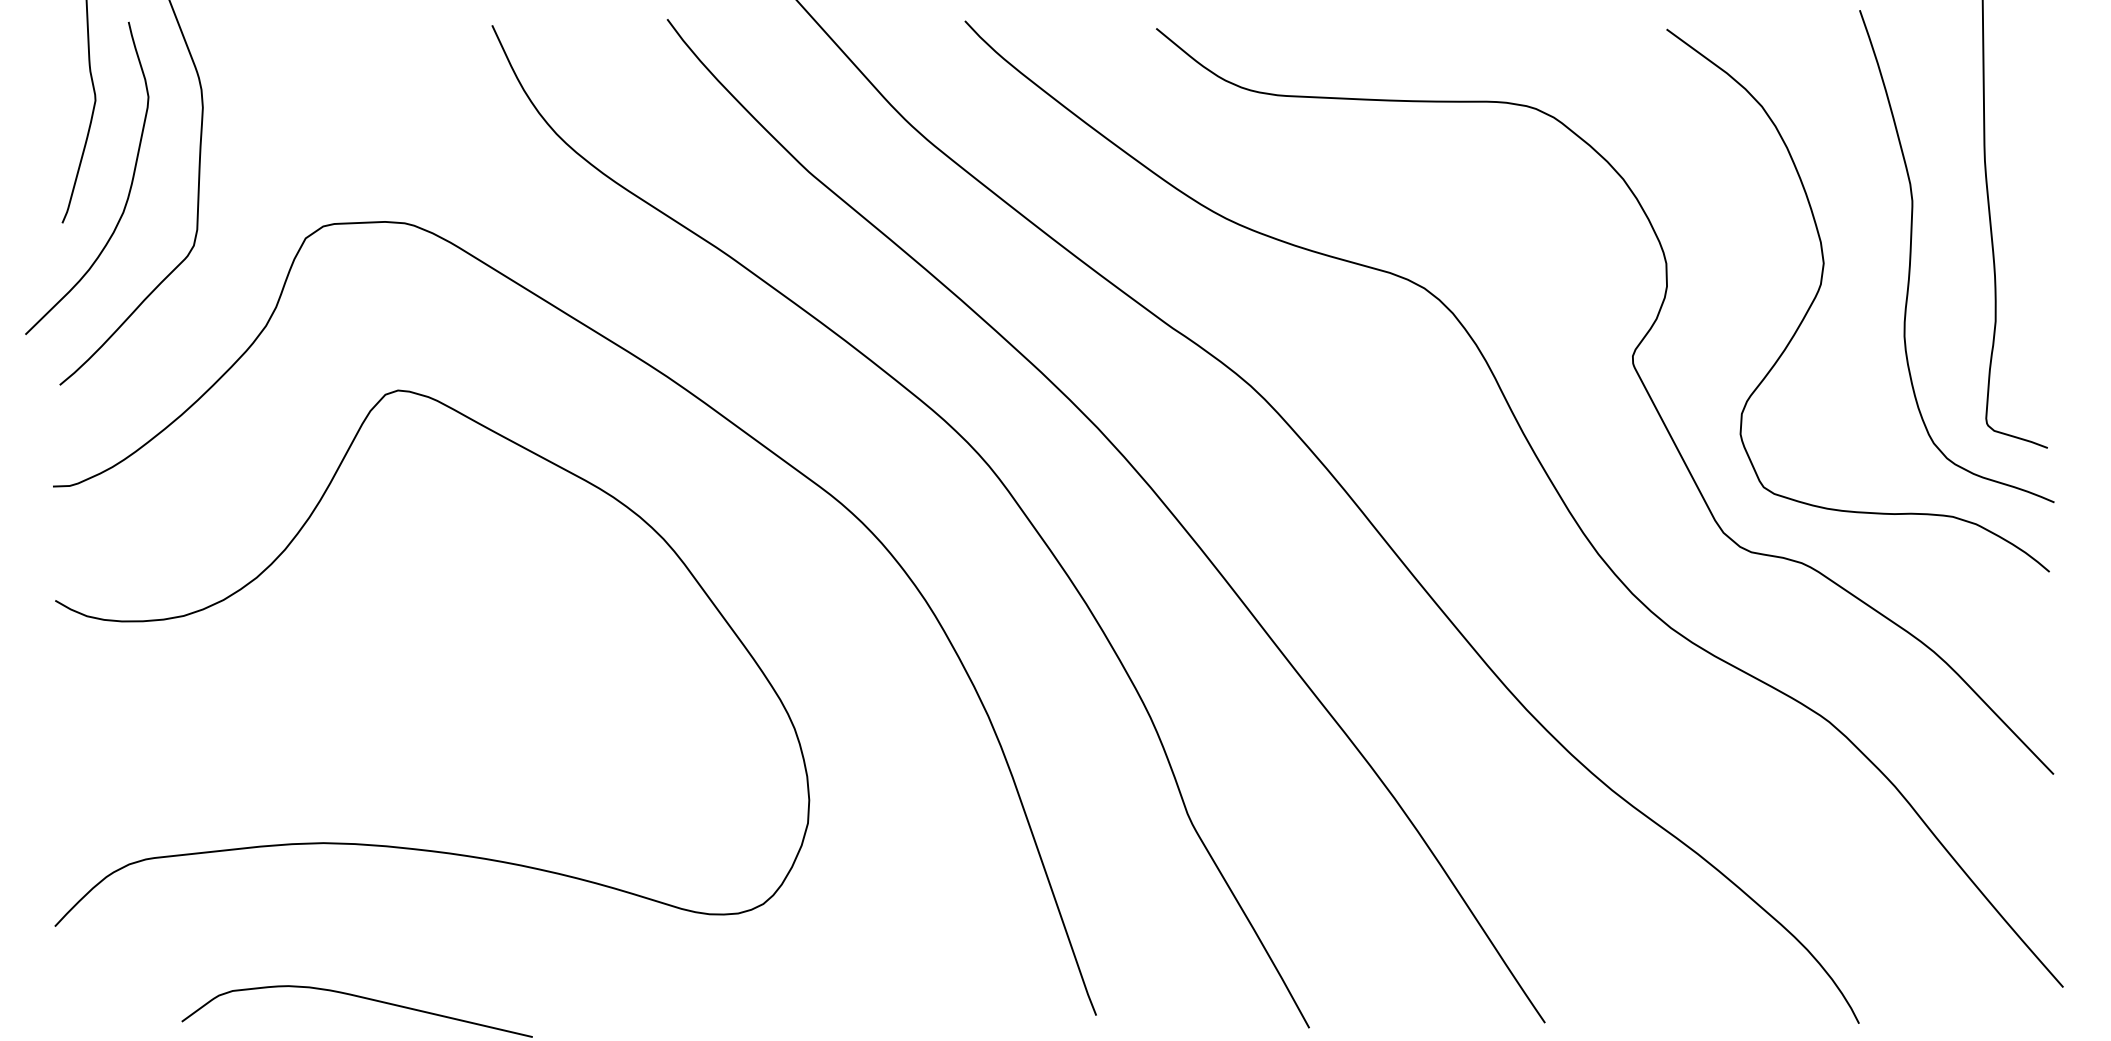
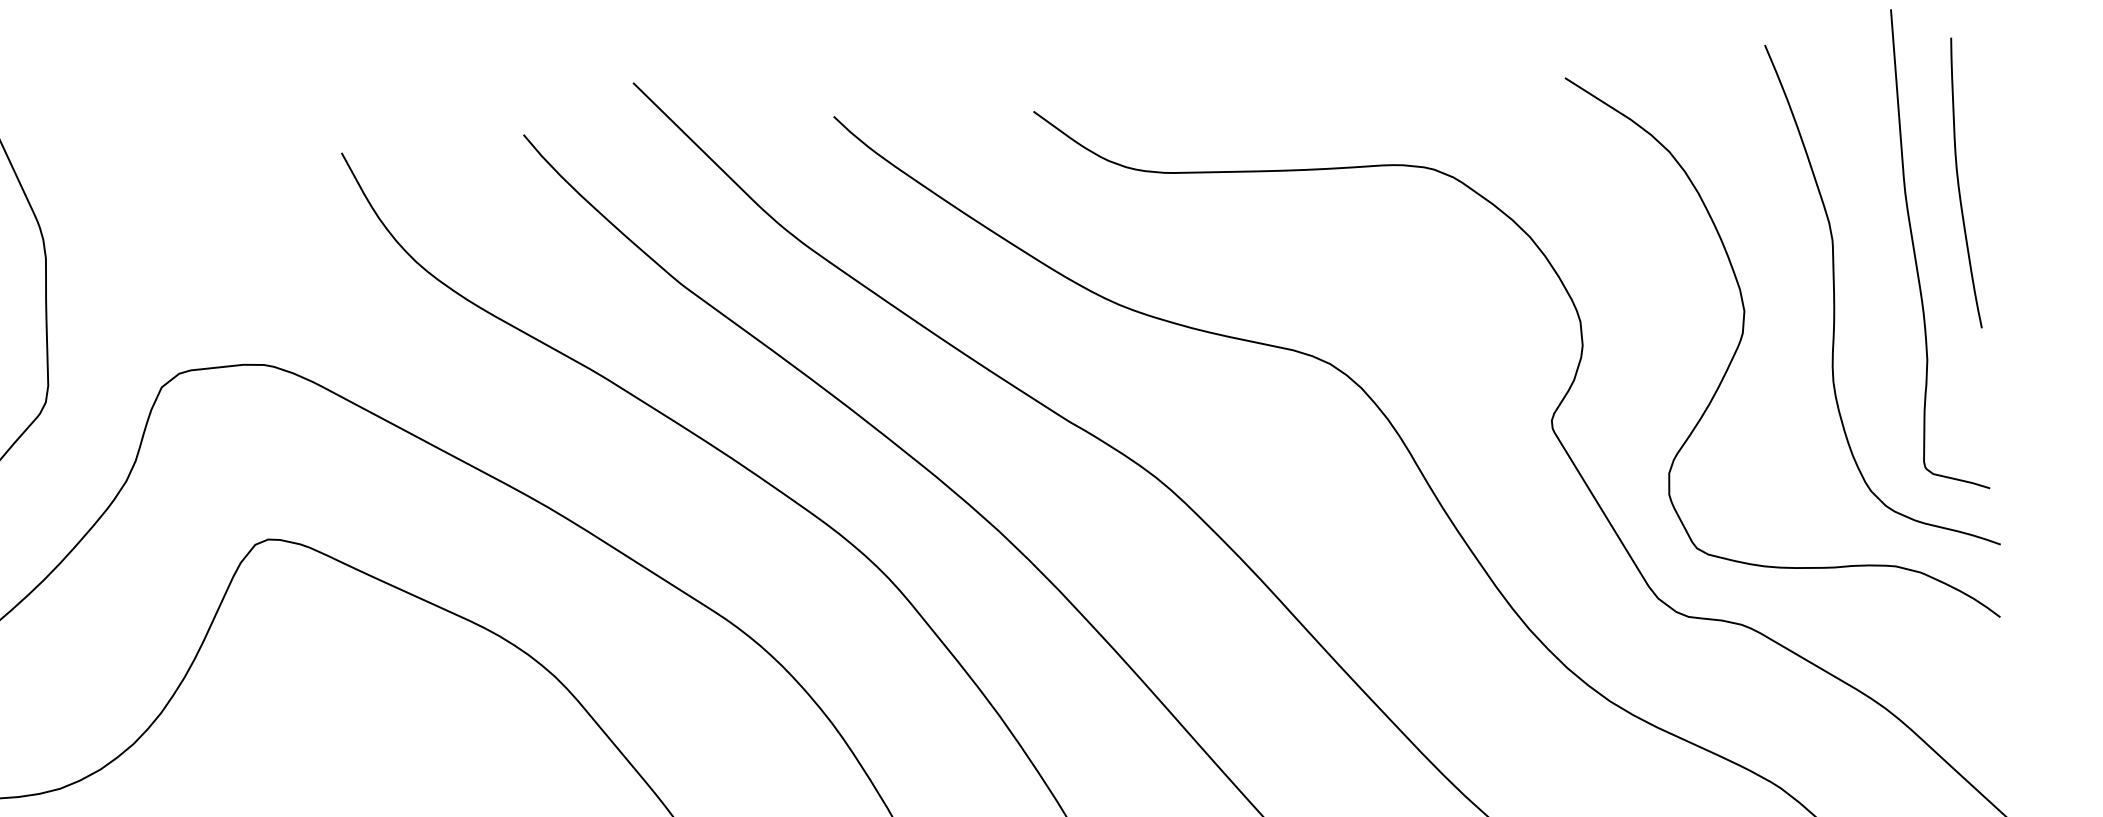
curve: (2037, 154) -> (1959, 183), added

